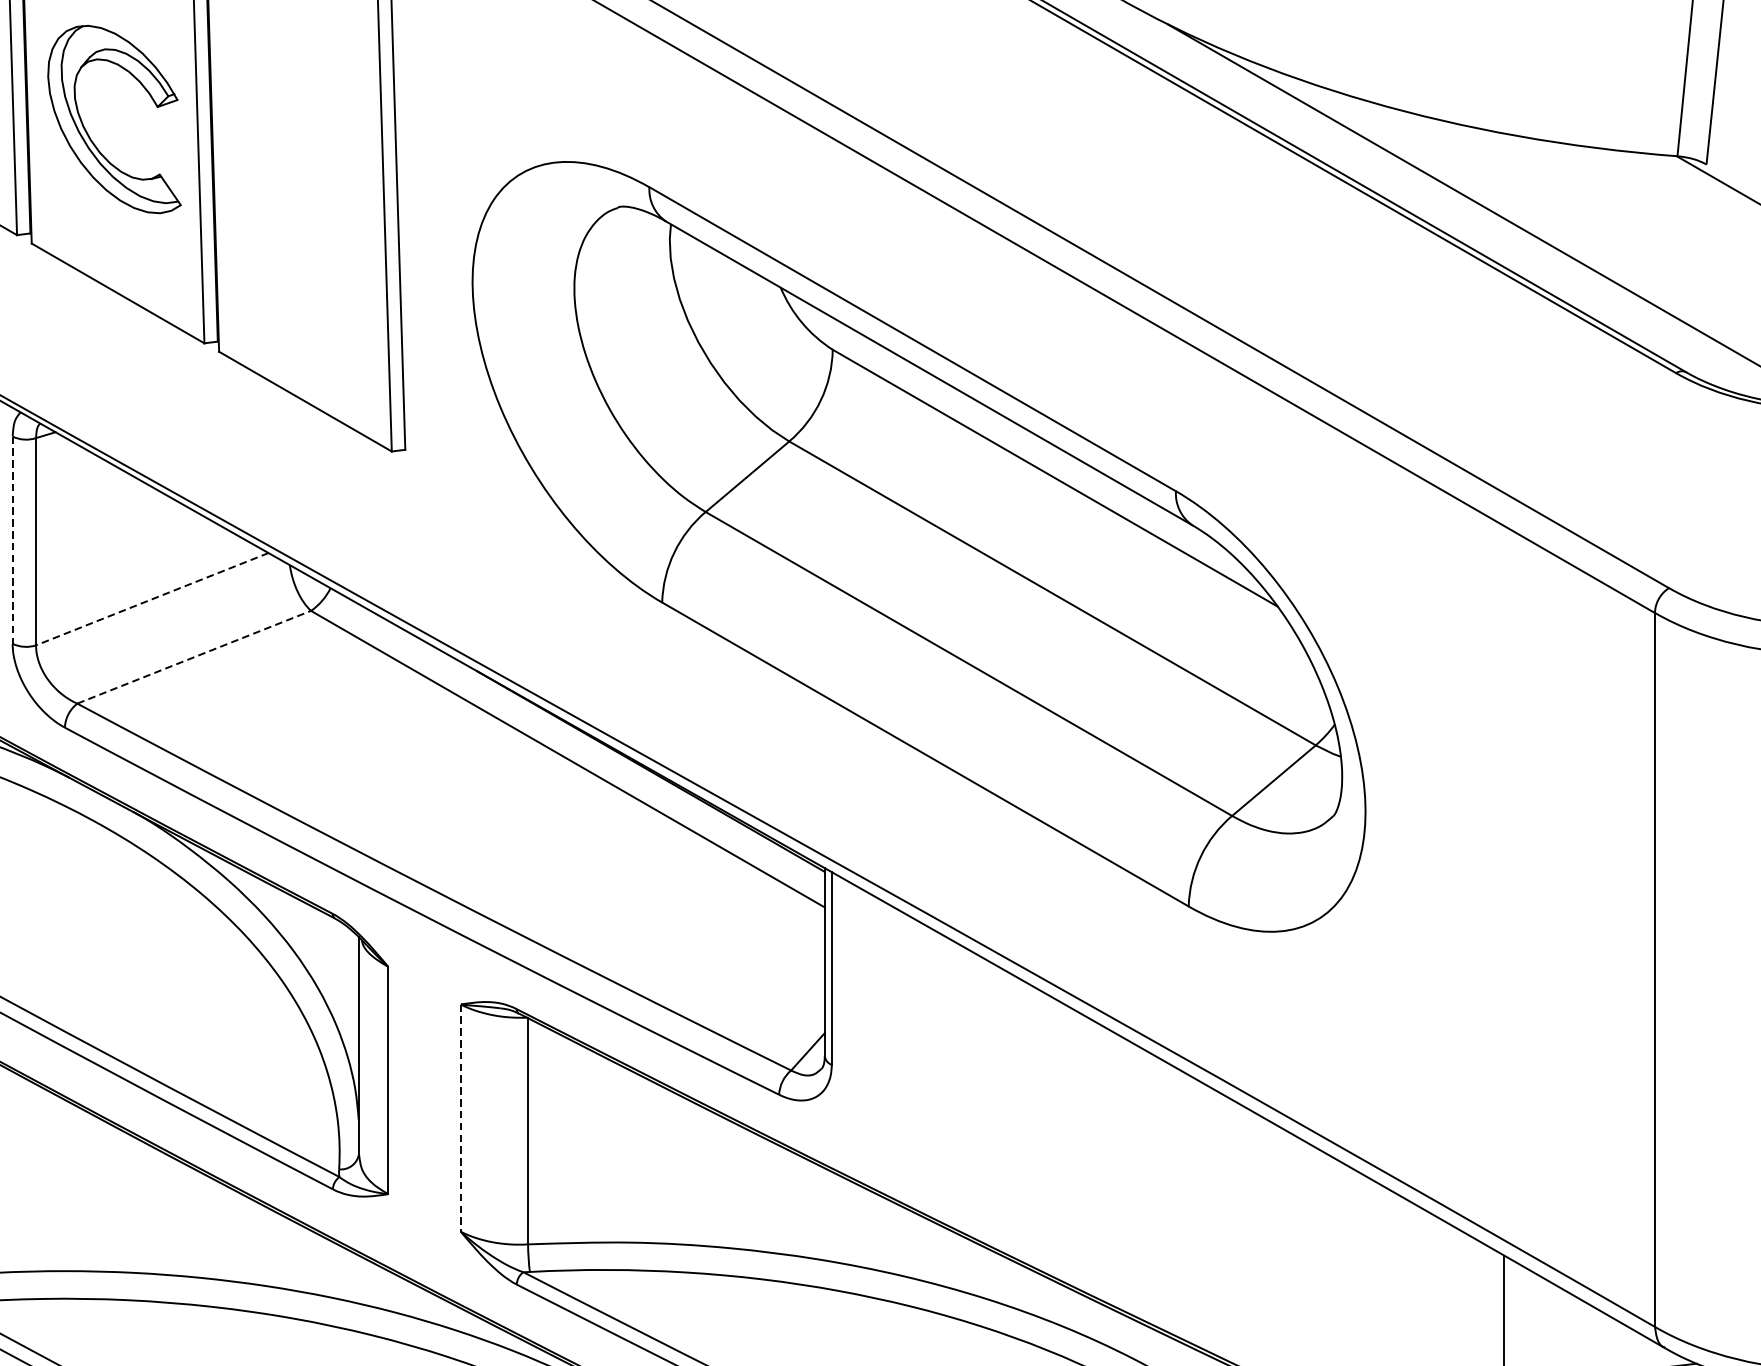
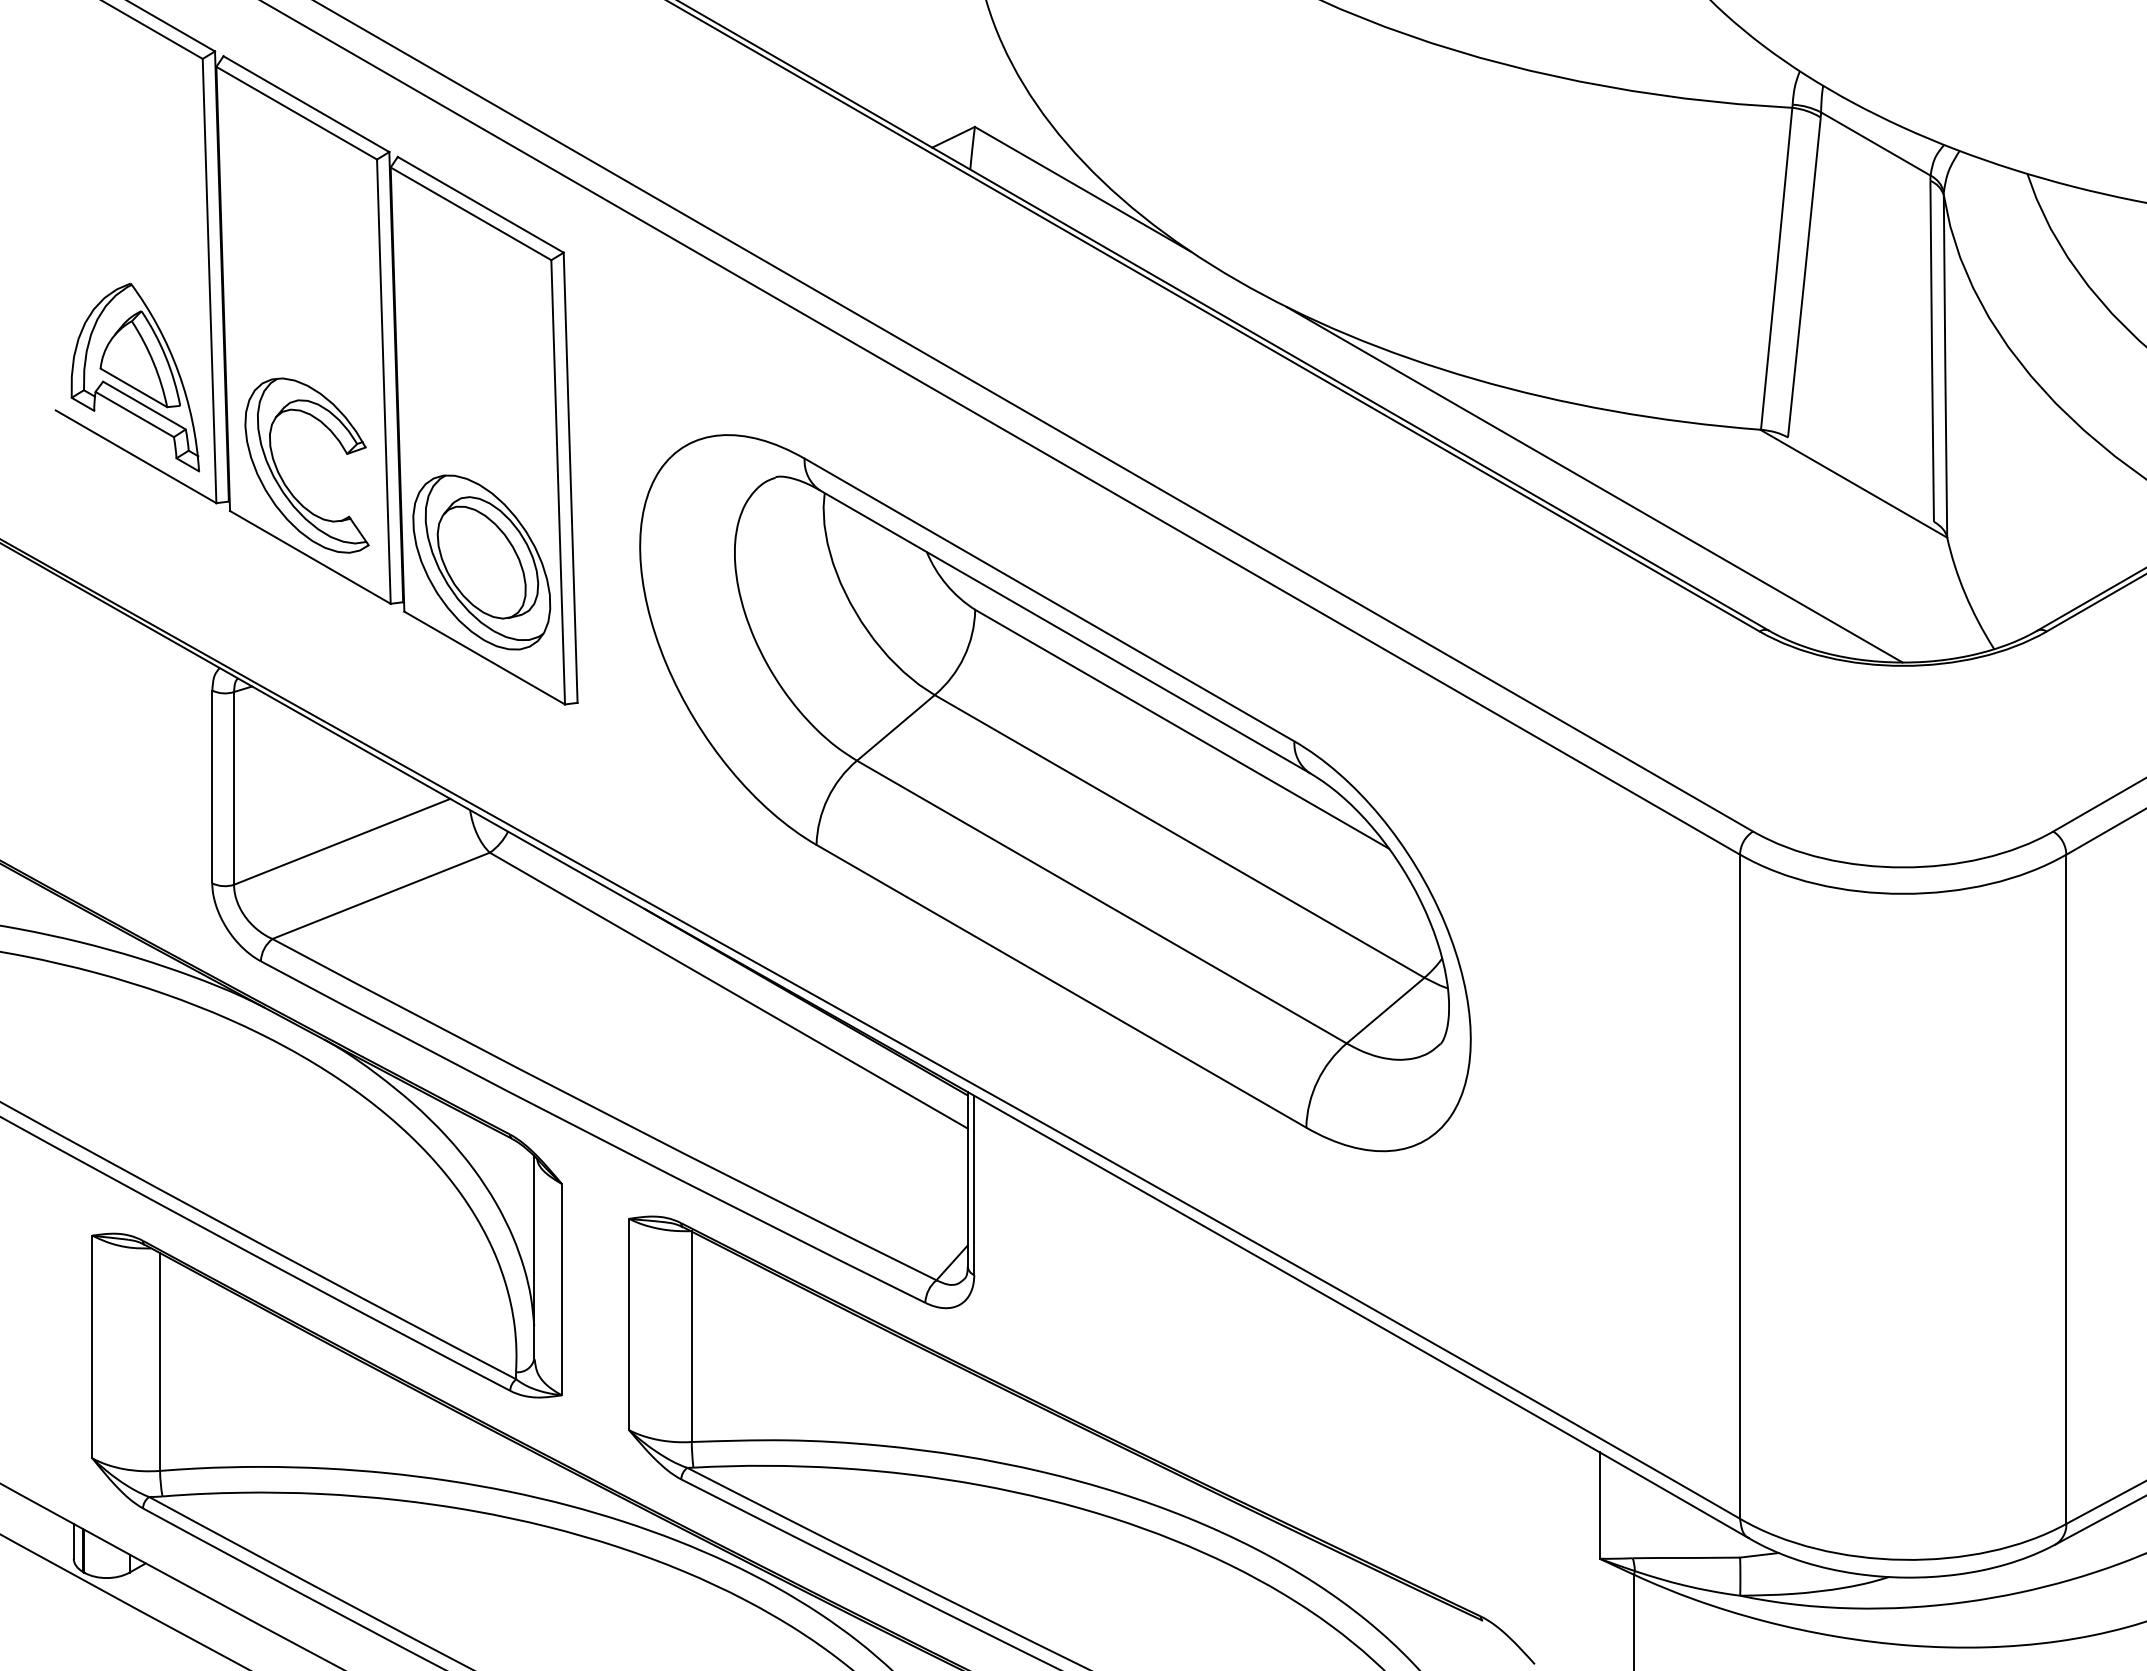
part: (88, 132) -> (282, 477), moved
part: (302, 298) -> (481, 562), added
line: (12, 540) -> (212, 787), dashed -> solid
line: (151, 599) -> (341, 842), dashed -> solid
line: (194, 656) -> (381, 895), dashed -> solid
line: (461, 1118) -> (629, 1324), dashed -> solid

